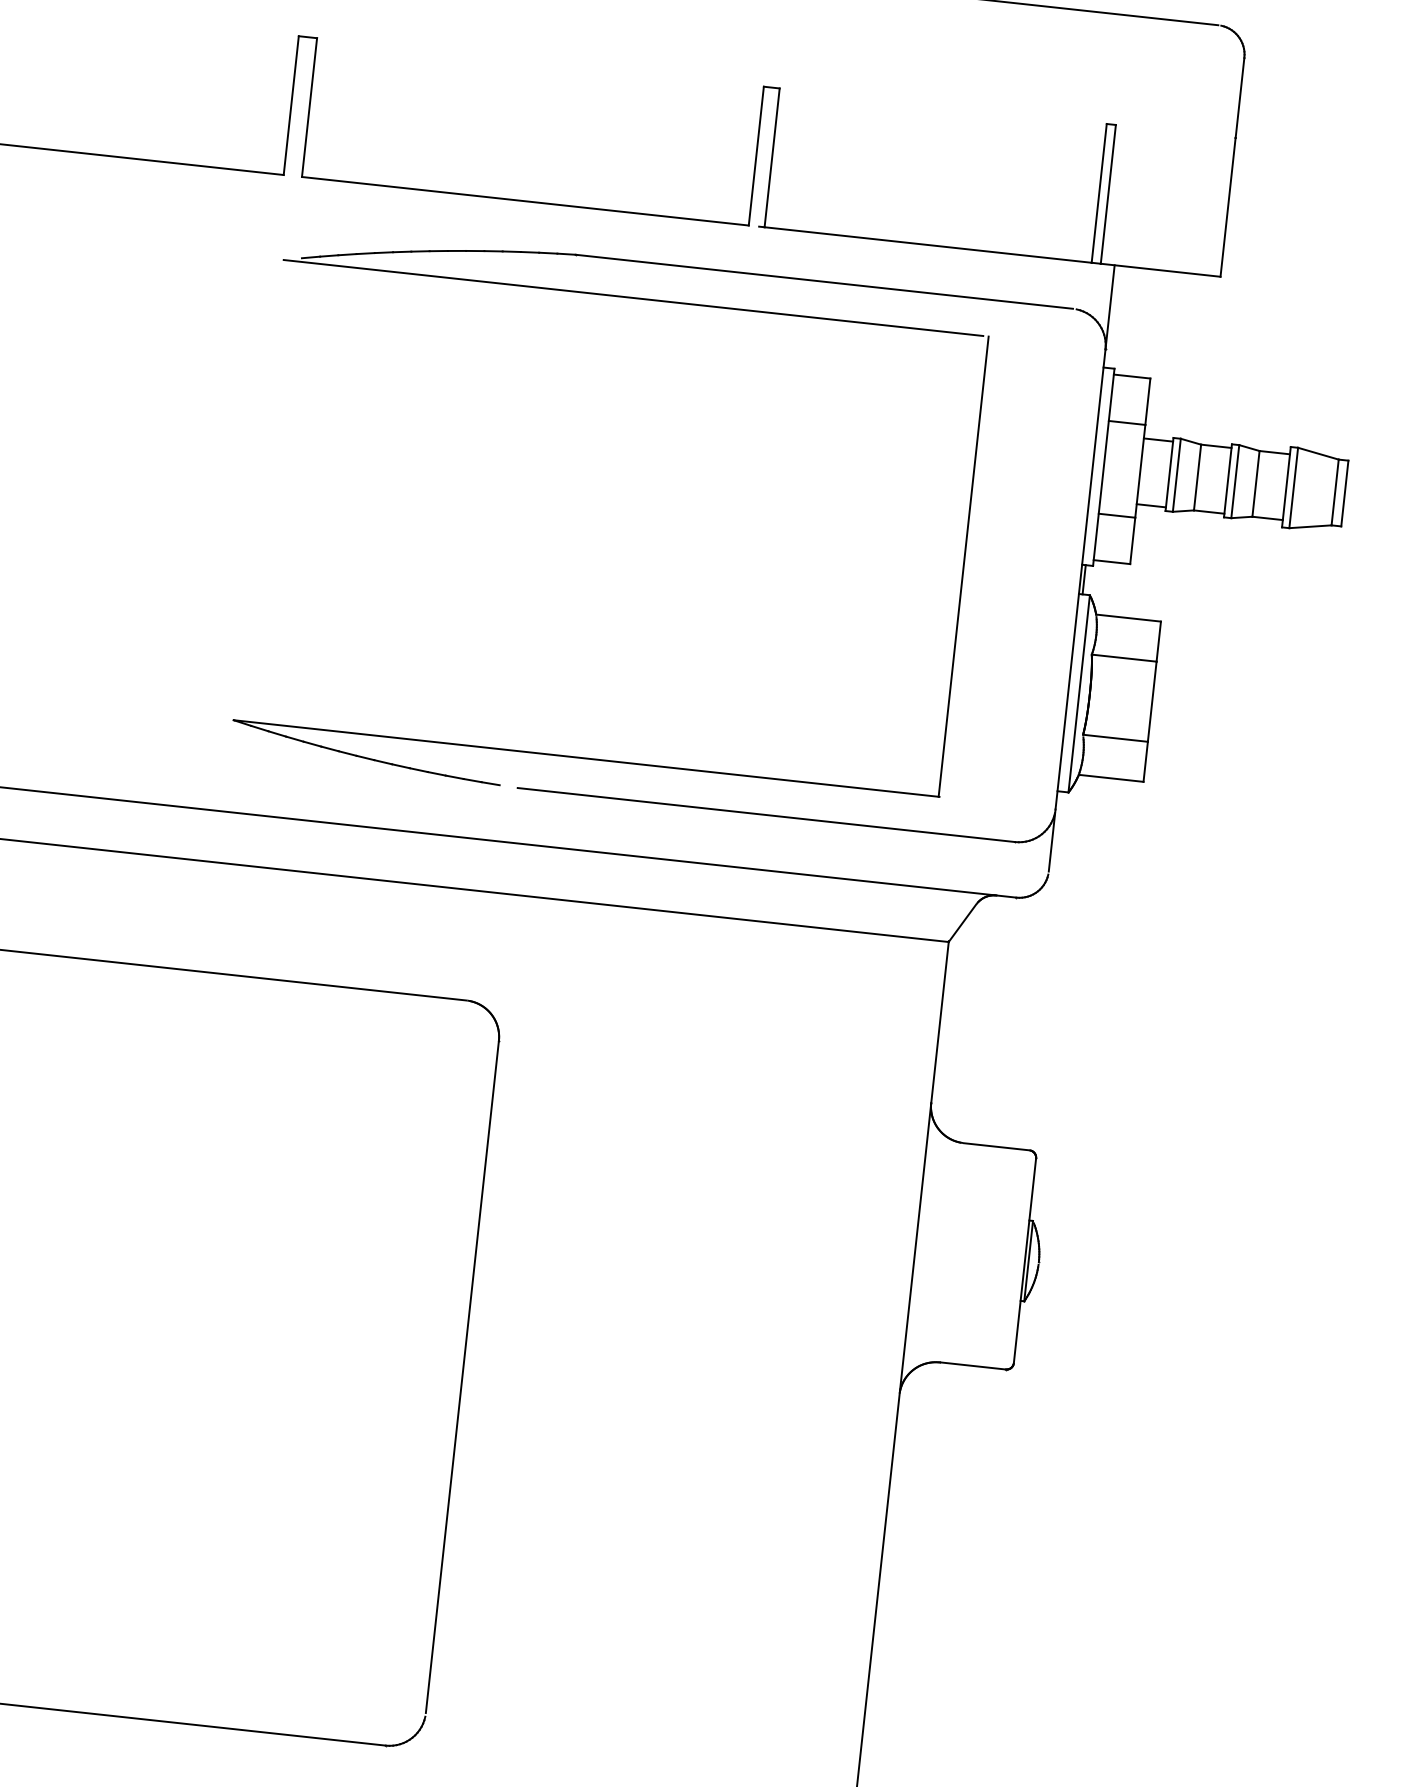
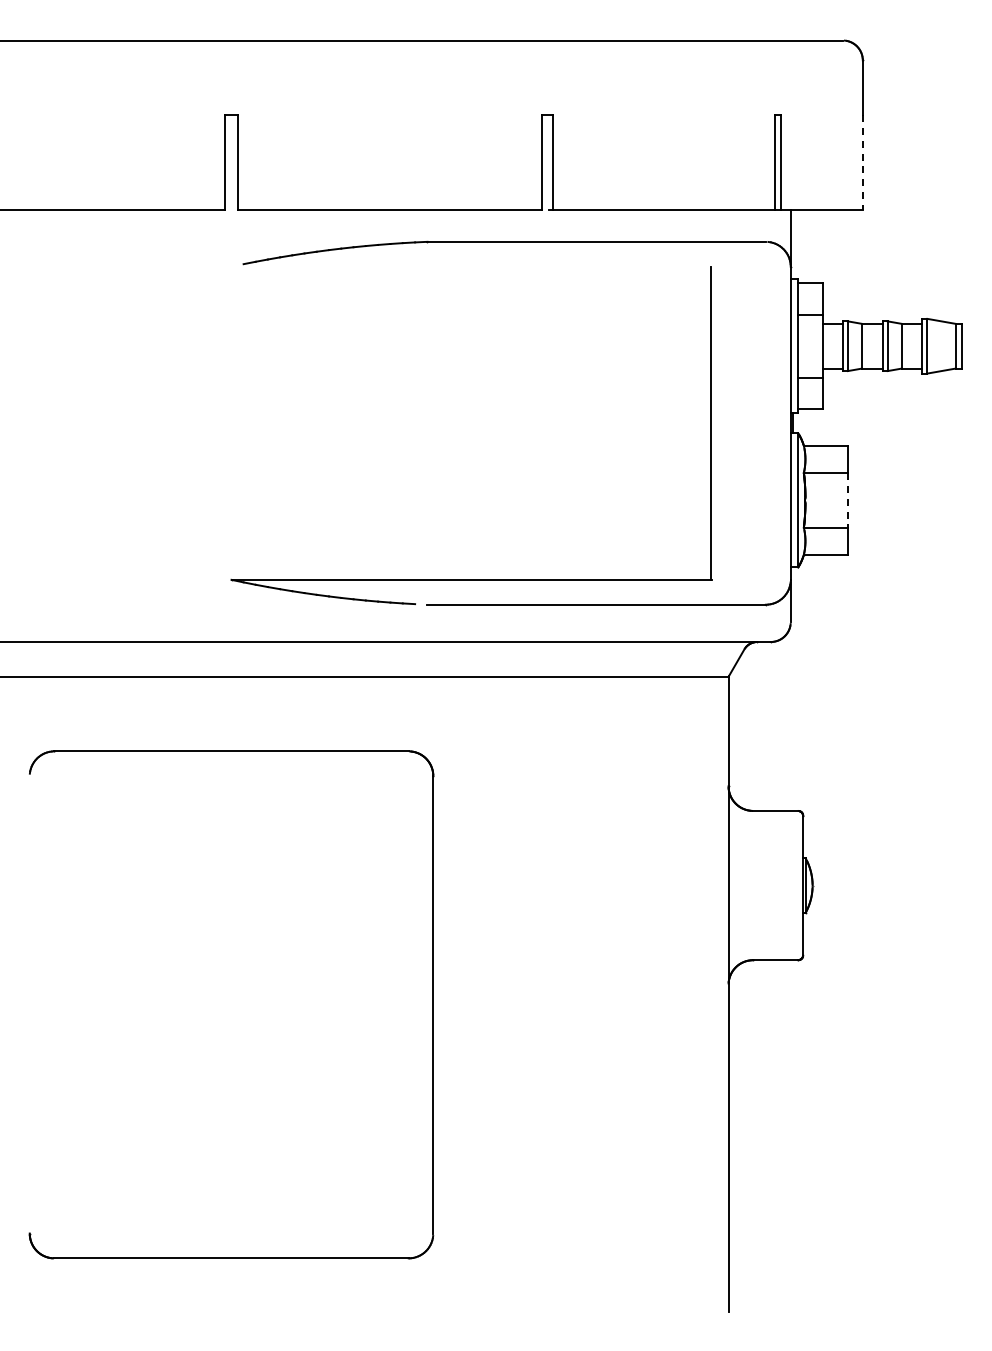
line: (1227, 207) -> (862, 162), solid -> dashed
line: (633, 297) -> (469, 266), removed
line: (1151, 701) -> (847, 500), solid -> dashed

